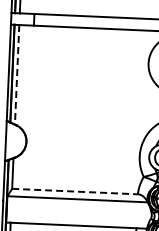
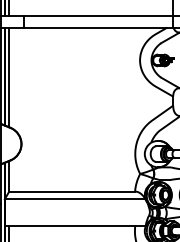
line: (17, 74) -> (9, 77), dashed -> solid
line: (75, 191) -> (72, 191), dashed -> solid

